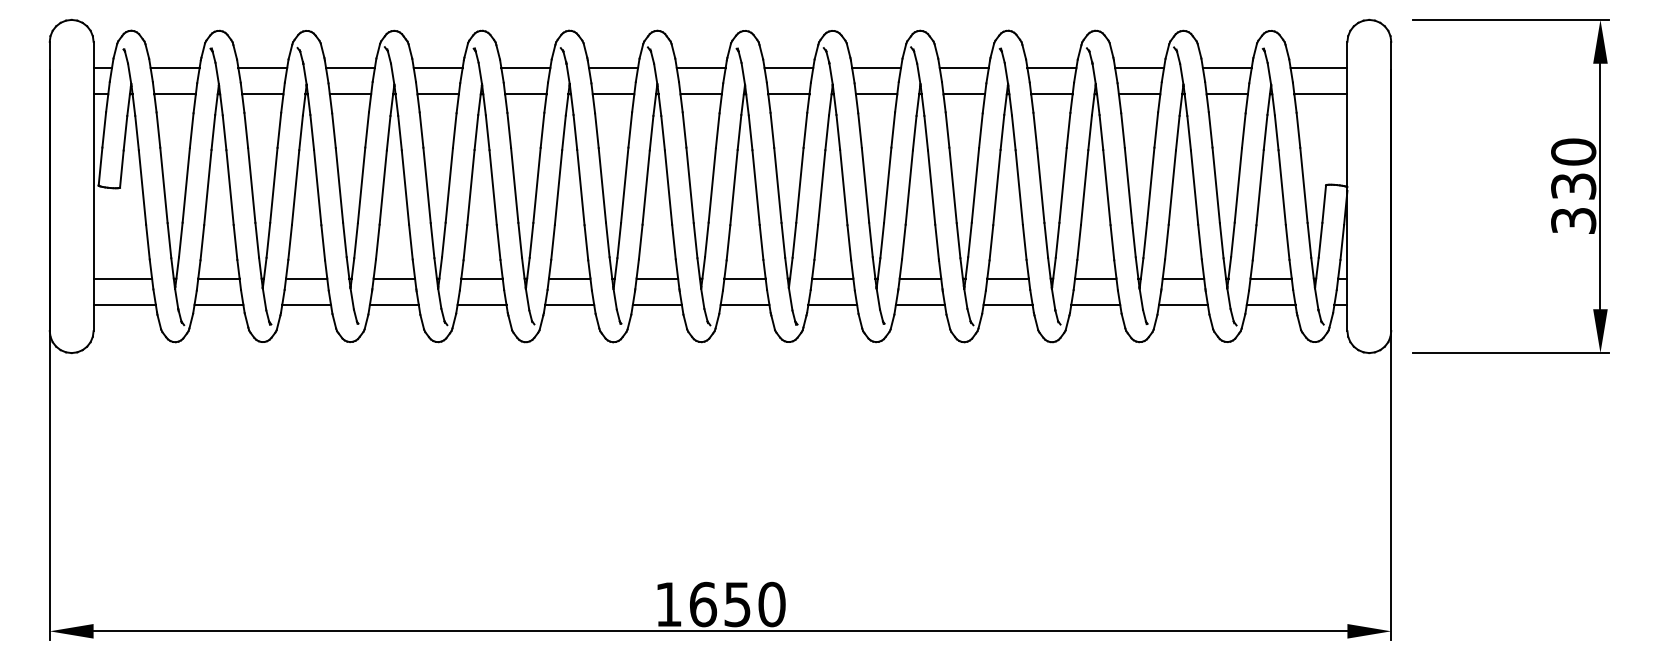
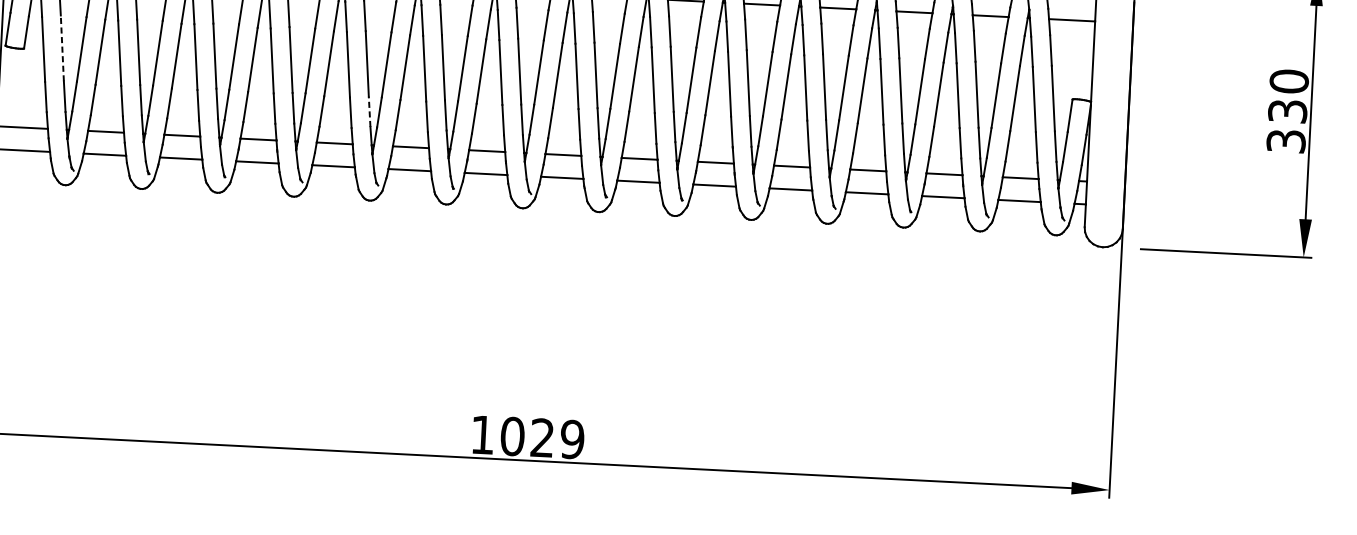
line: (163, 185) -> (61, 48), solid -> dashed
line: (520, 240) -> (369, 112), solid -> dashed
text: (737, 604) -> (542, 437), 1650 -> 1029

